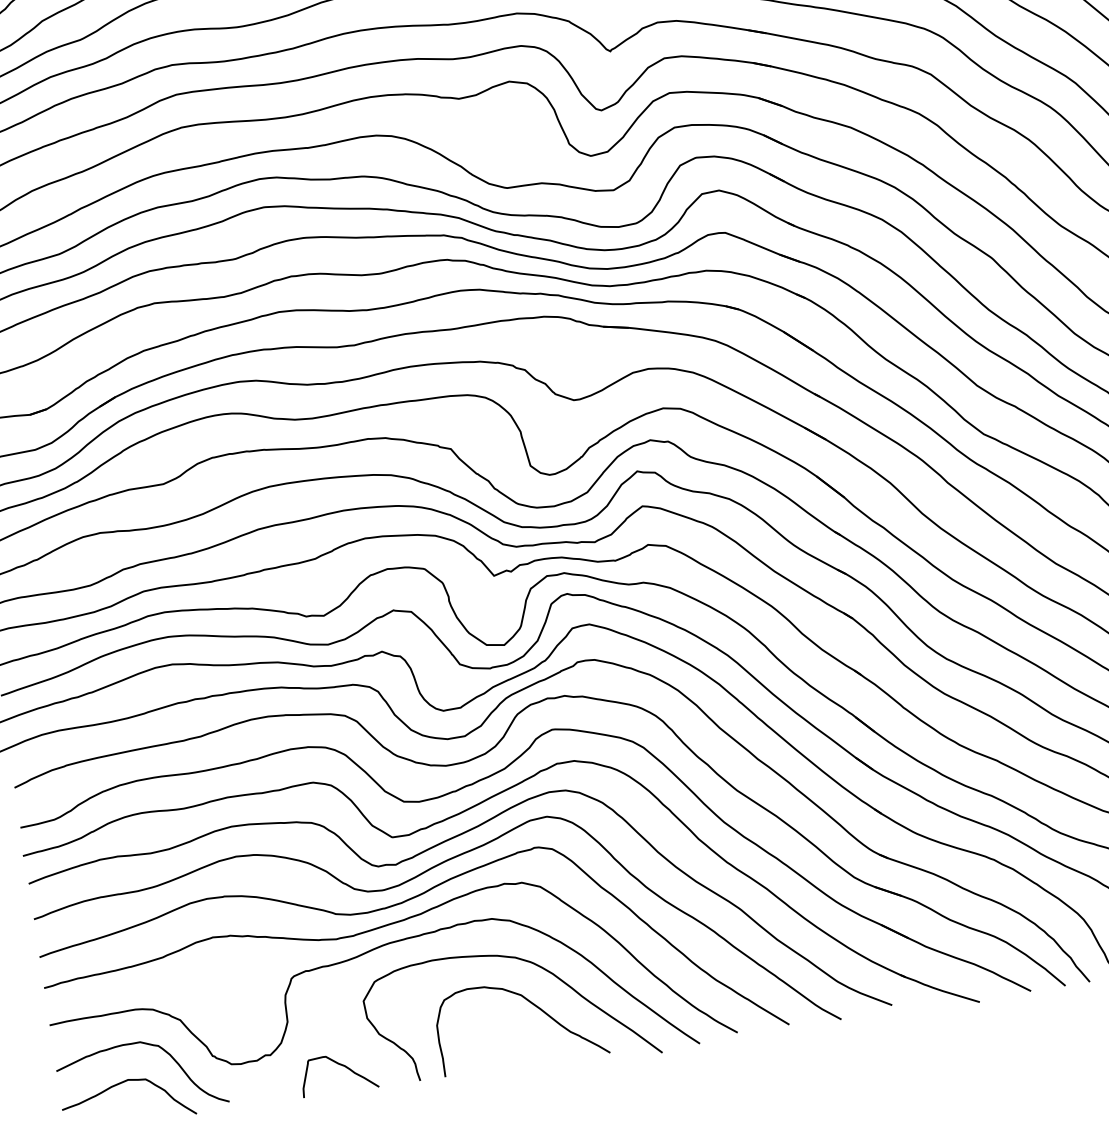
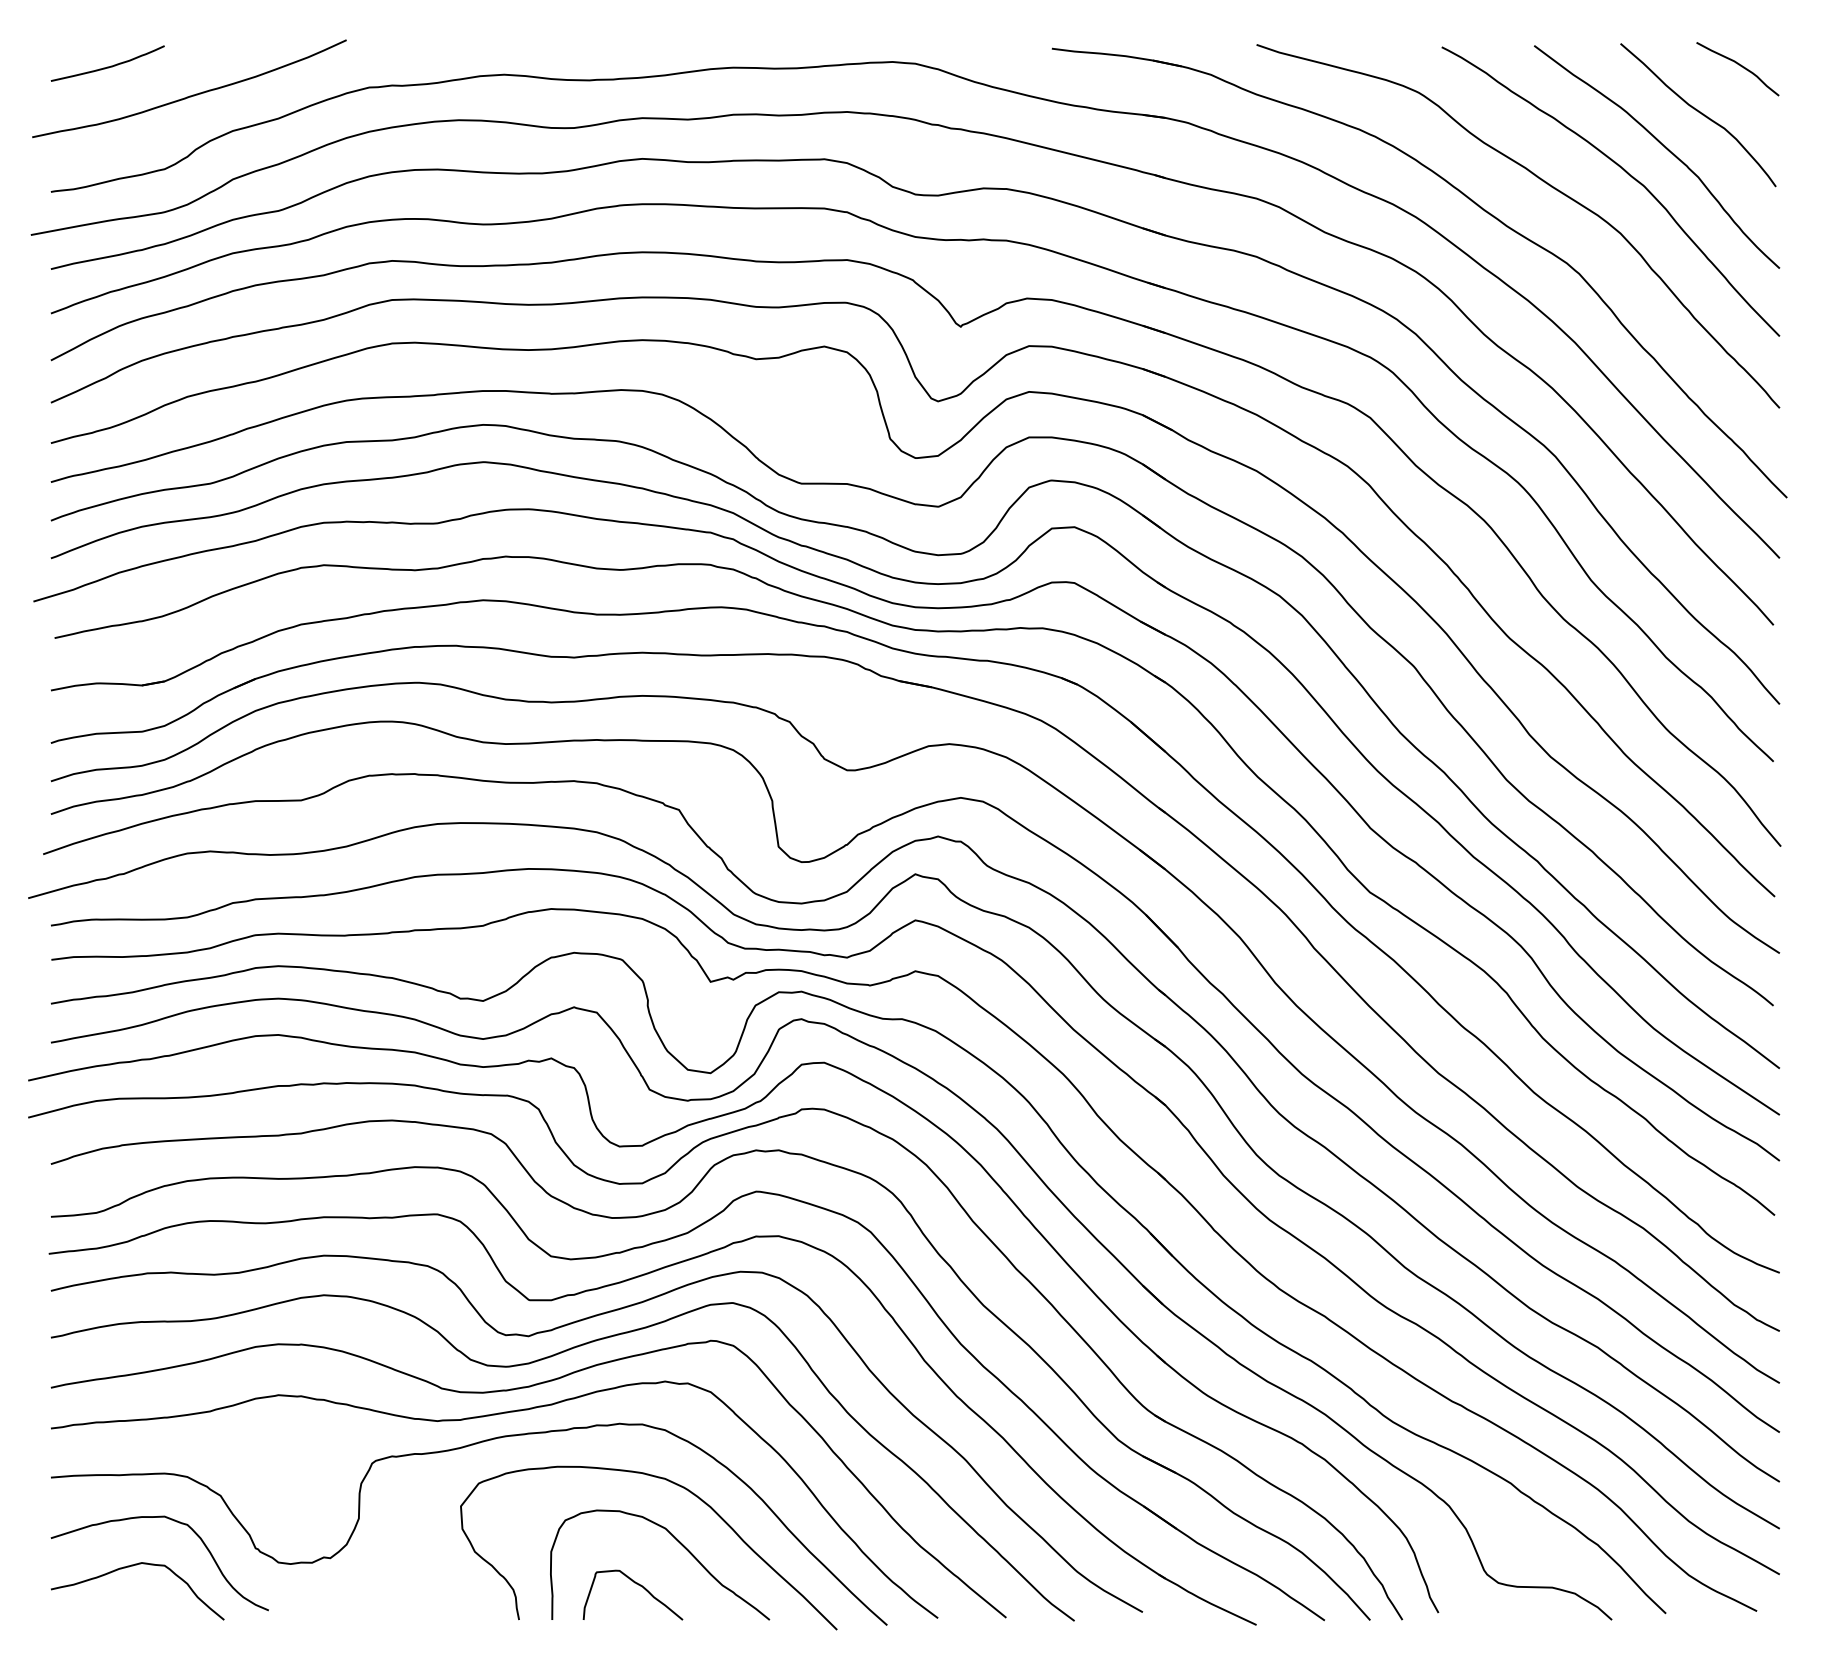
curve: (340, 1065) -> (636, 1584), moved

